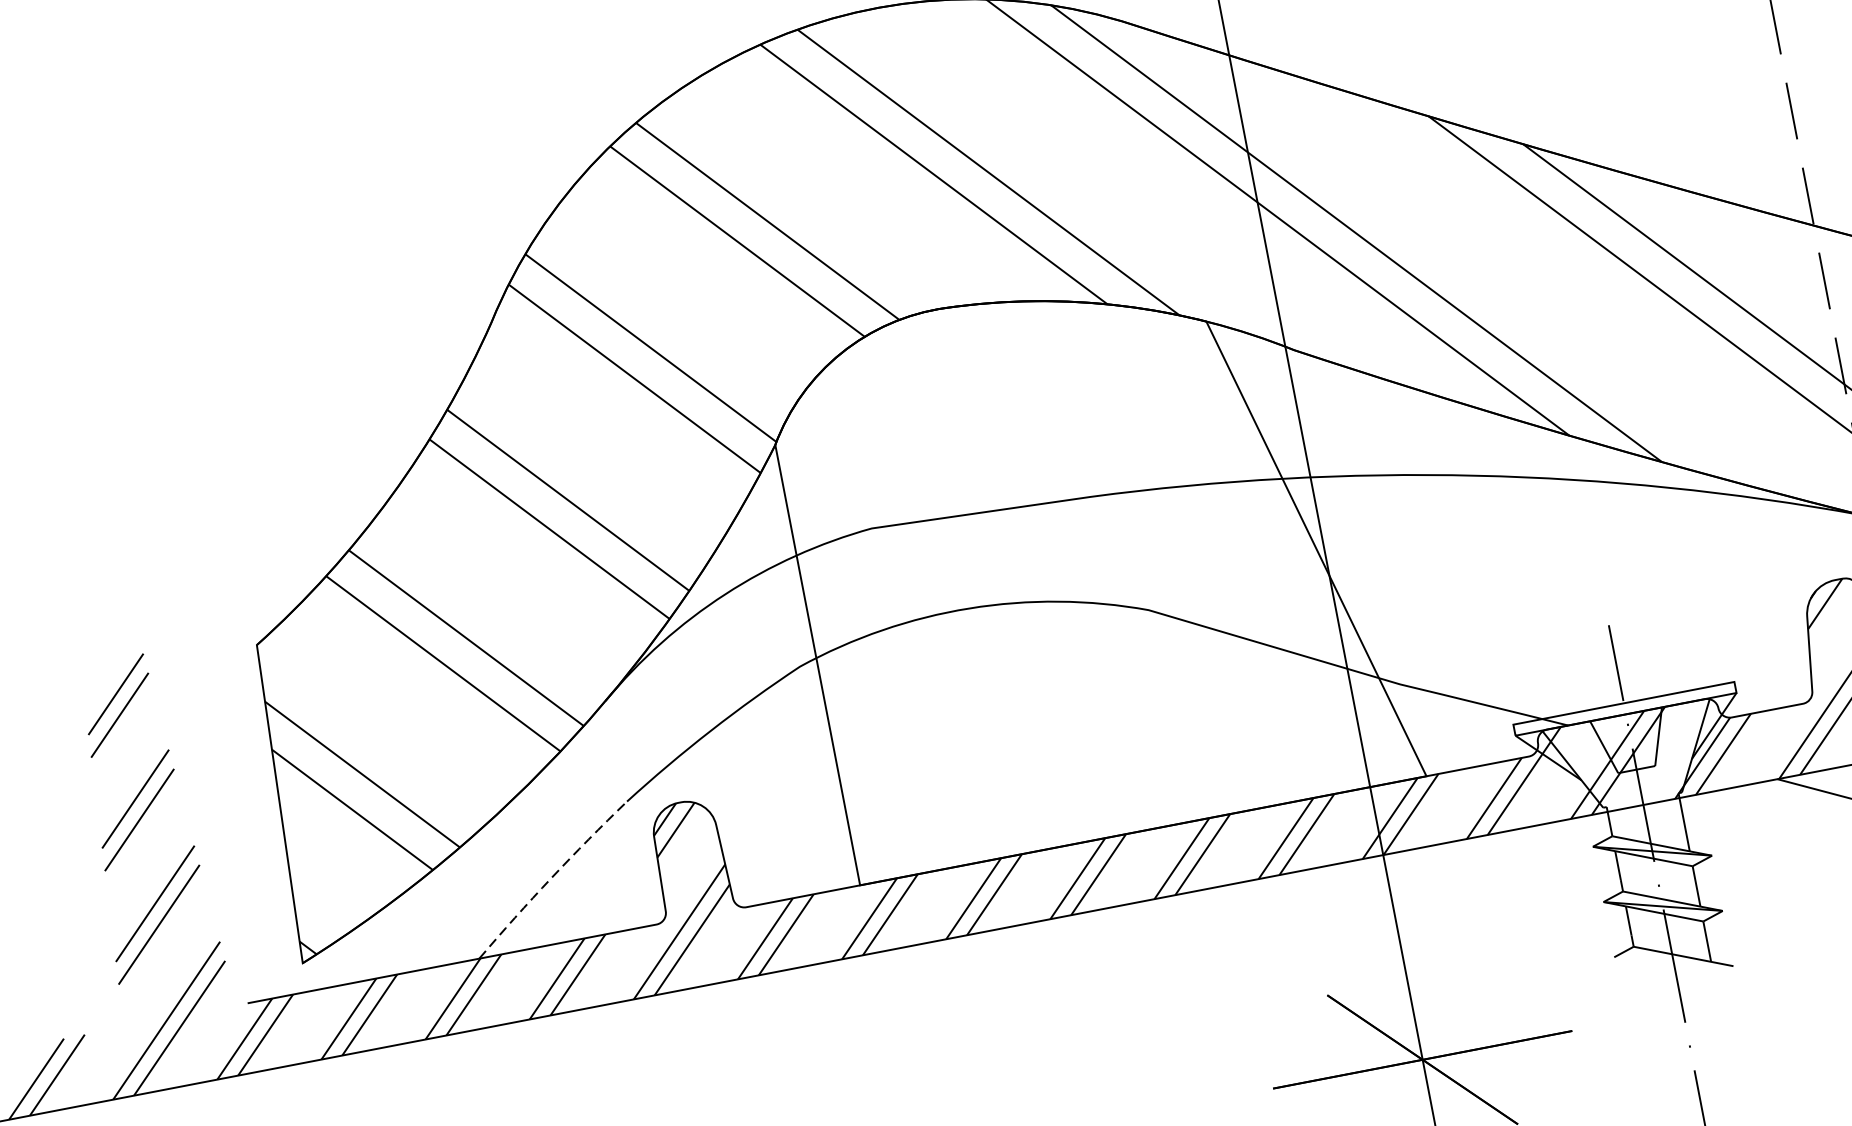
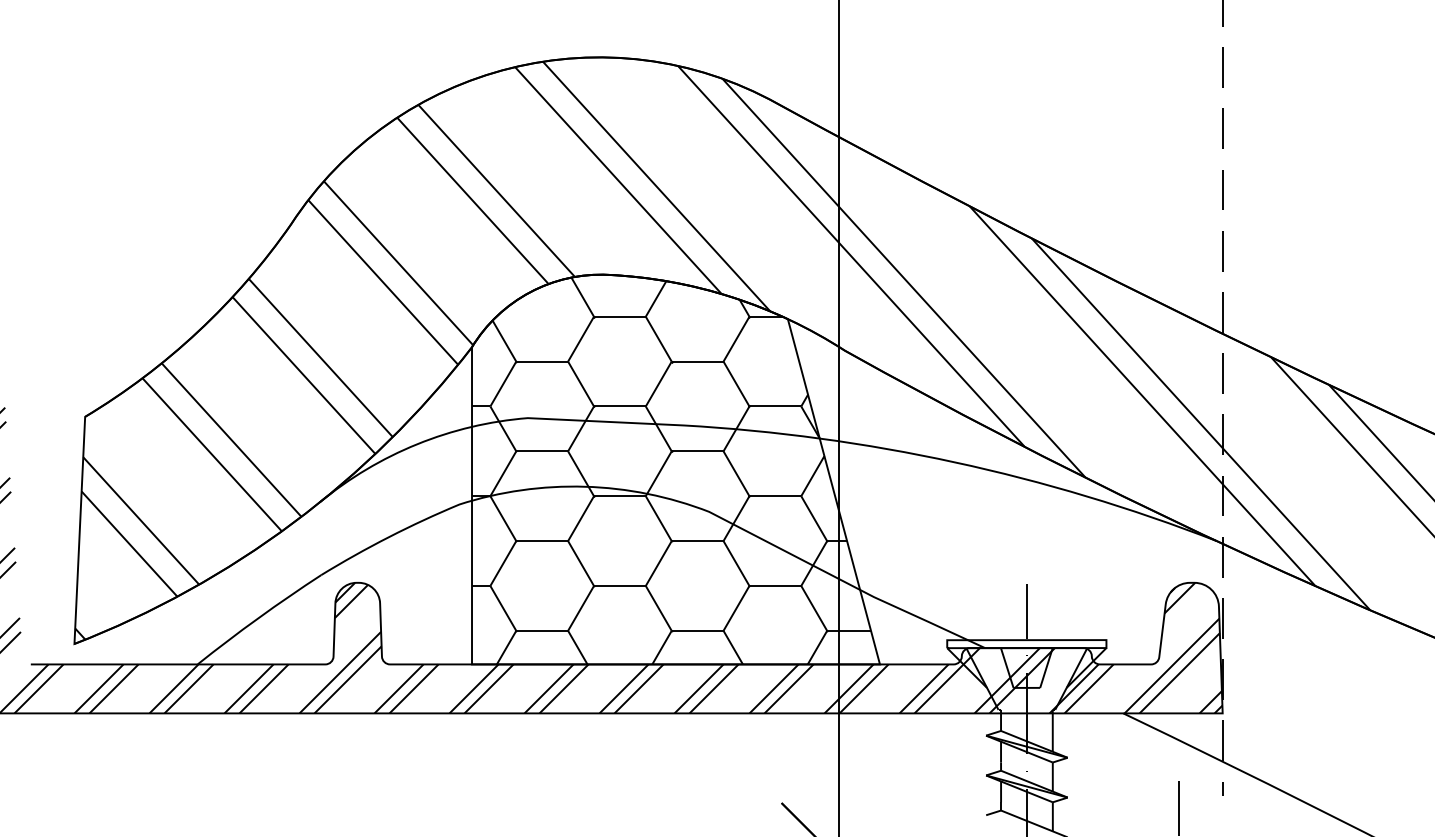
hatch: (1085, 562) -> (671, 470), added
line: (551, 878) -> (258, 618), dashed -> solid

